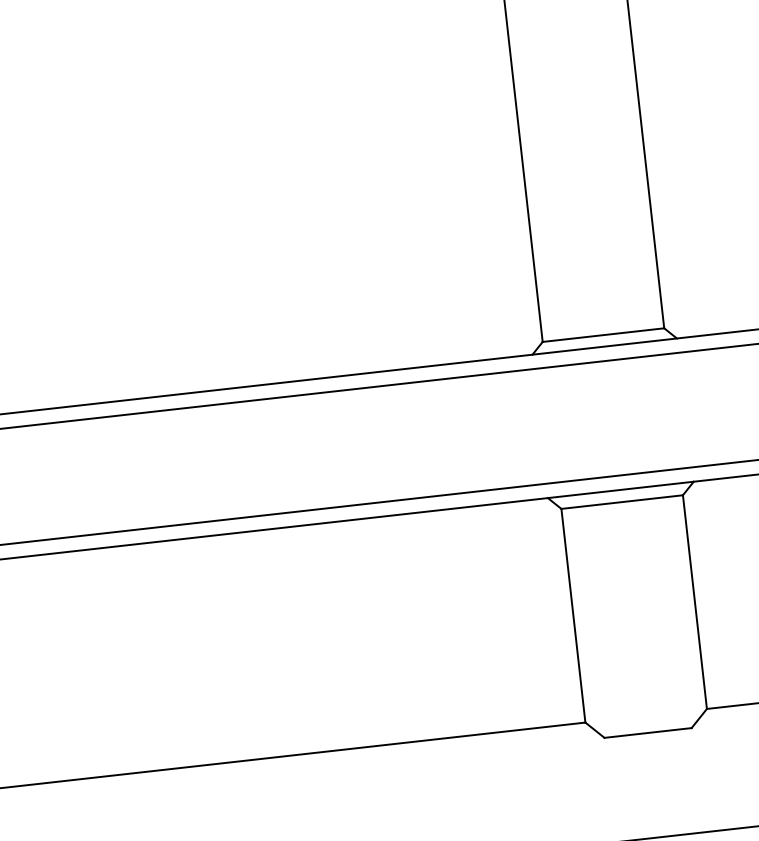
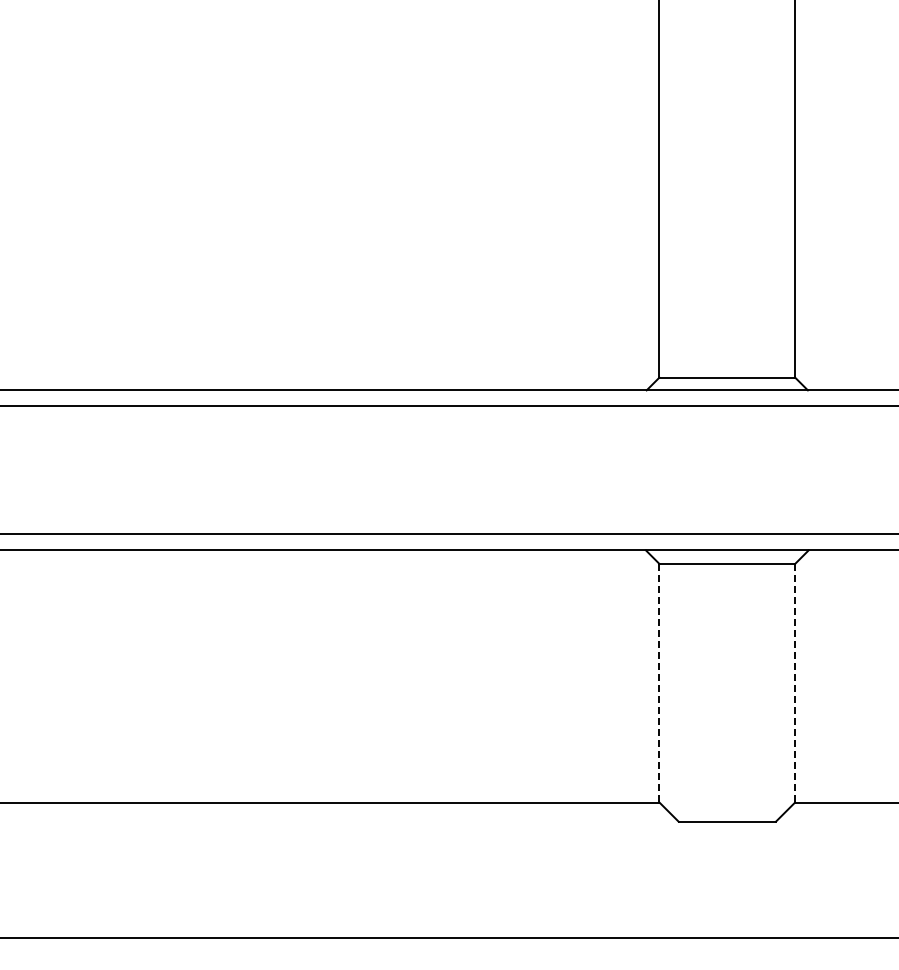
line: (695, 602) -> (795, 683), solid -> dashed
line: (573, 615) -> (659, 683), solid -> dashed

